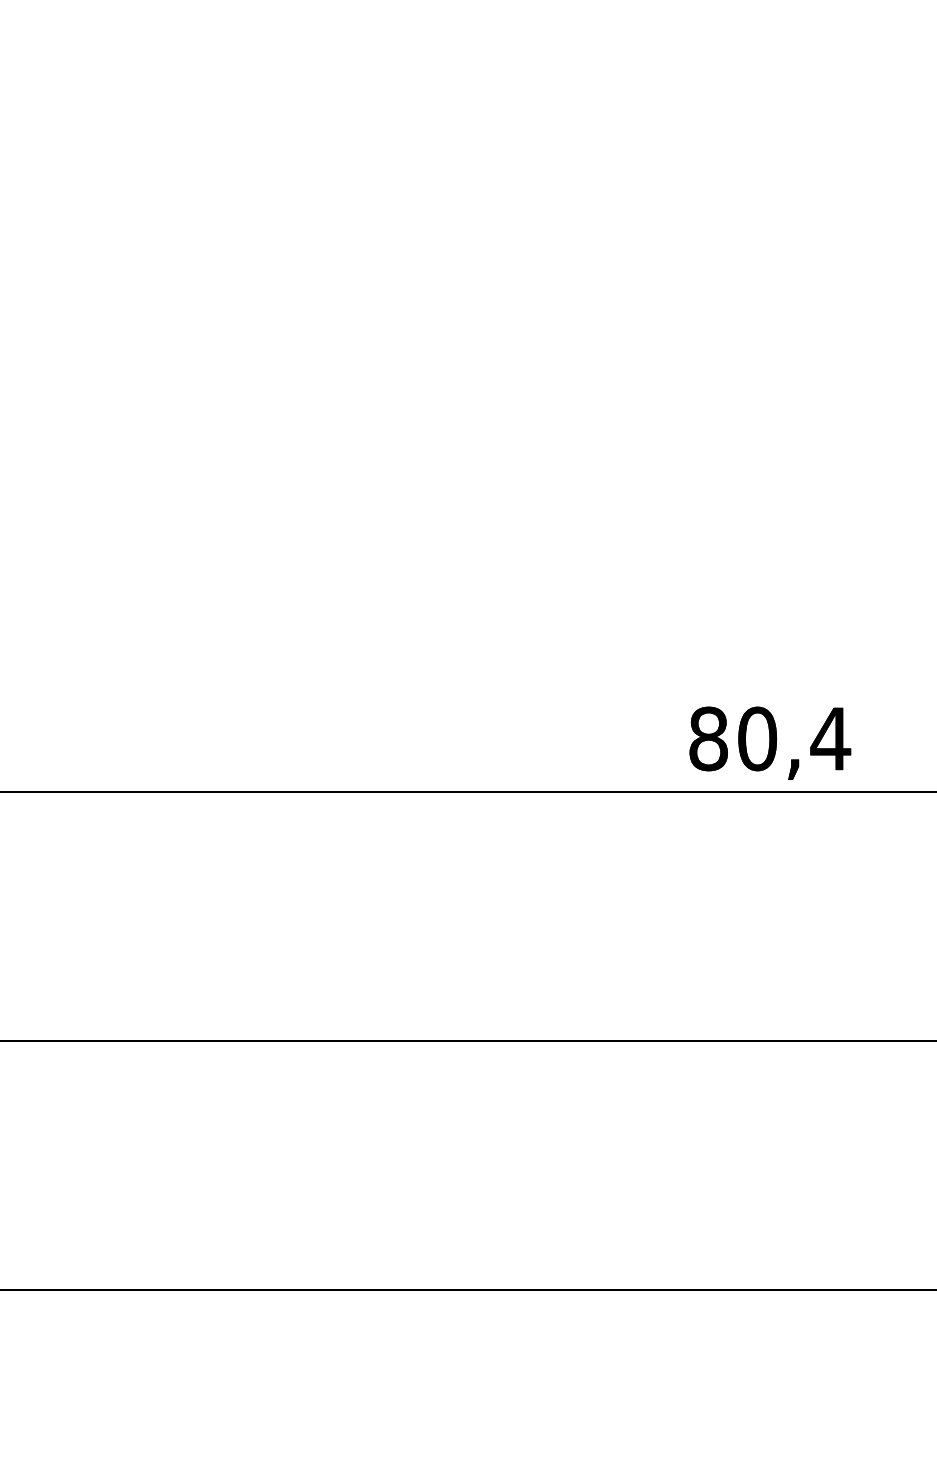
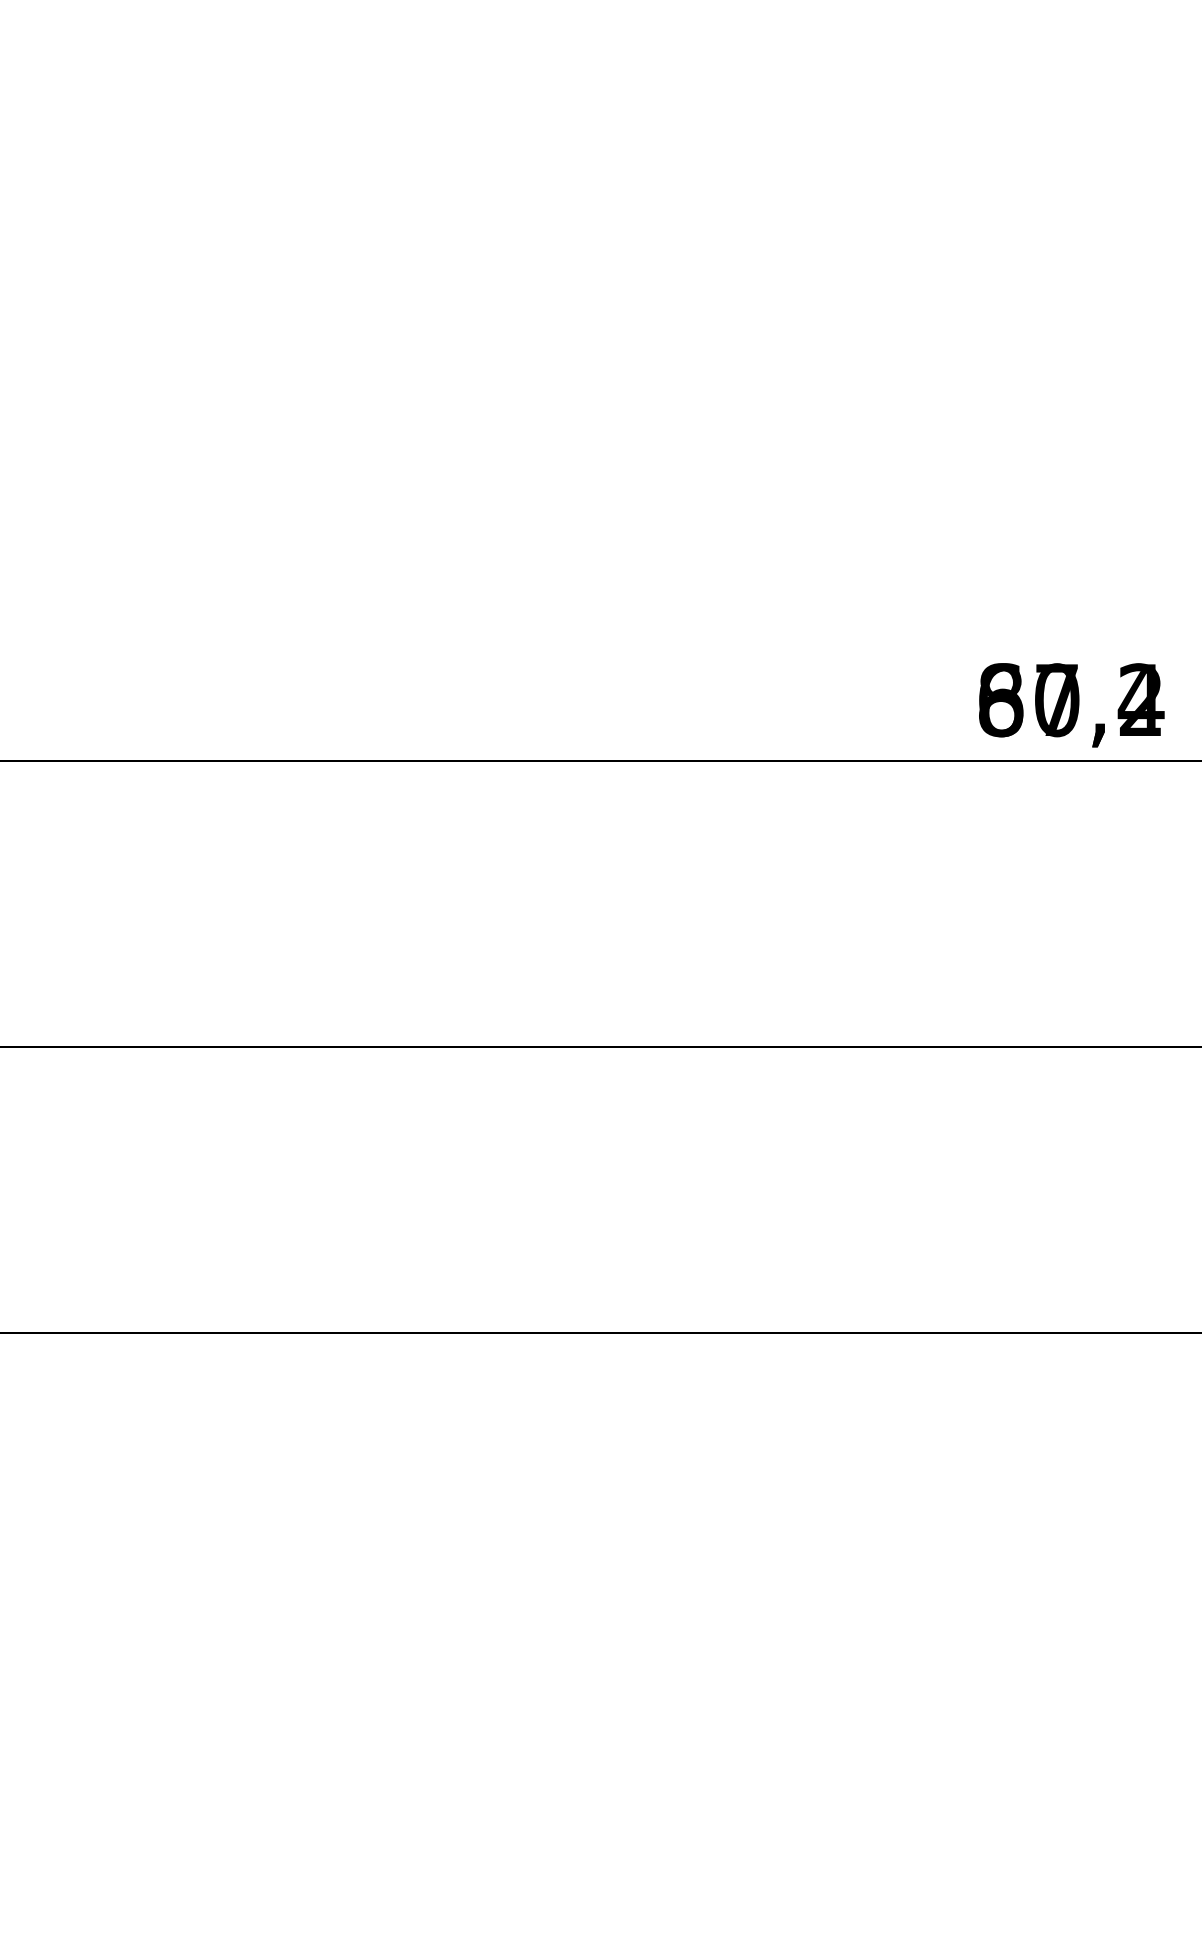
text: (770, 739) -> (1071, 700), 80,4 -> 67,2

